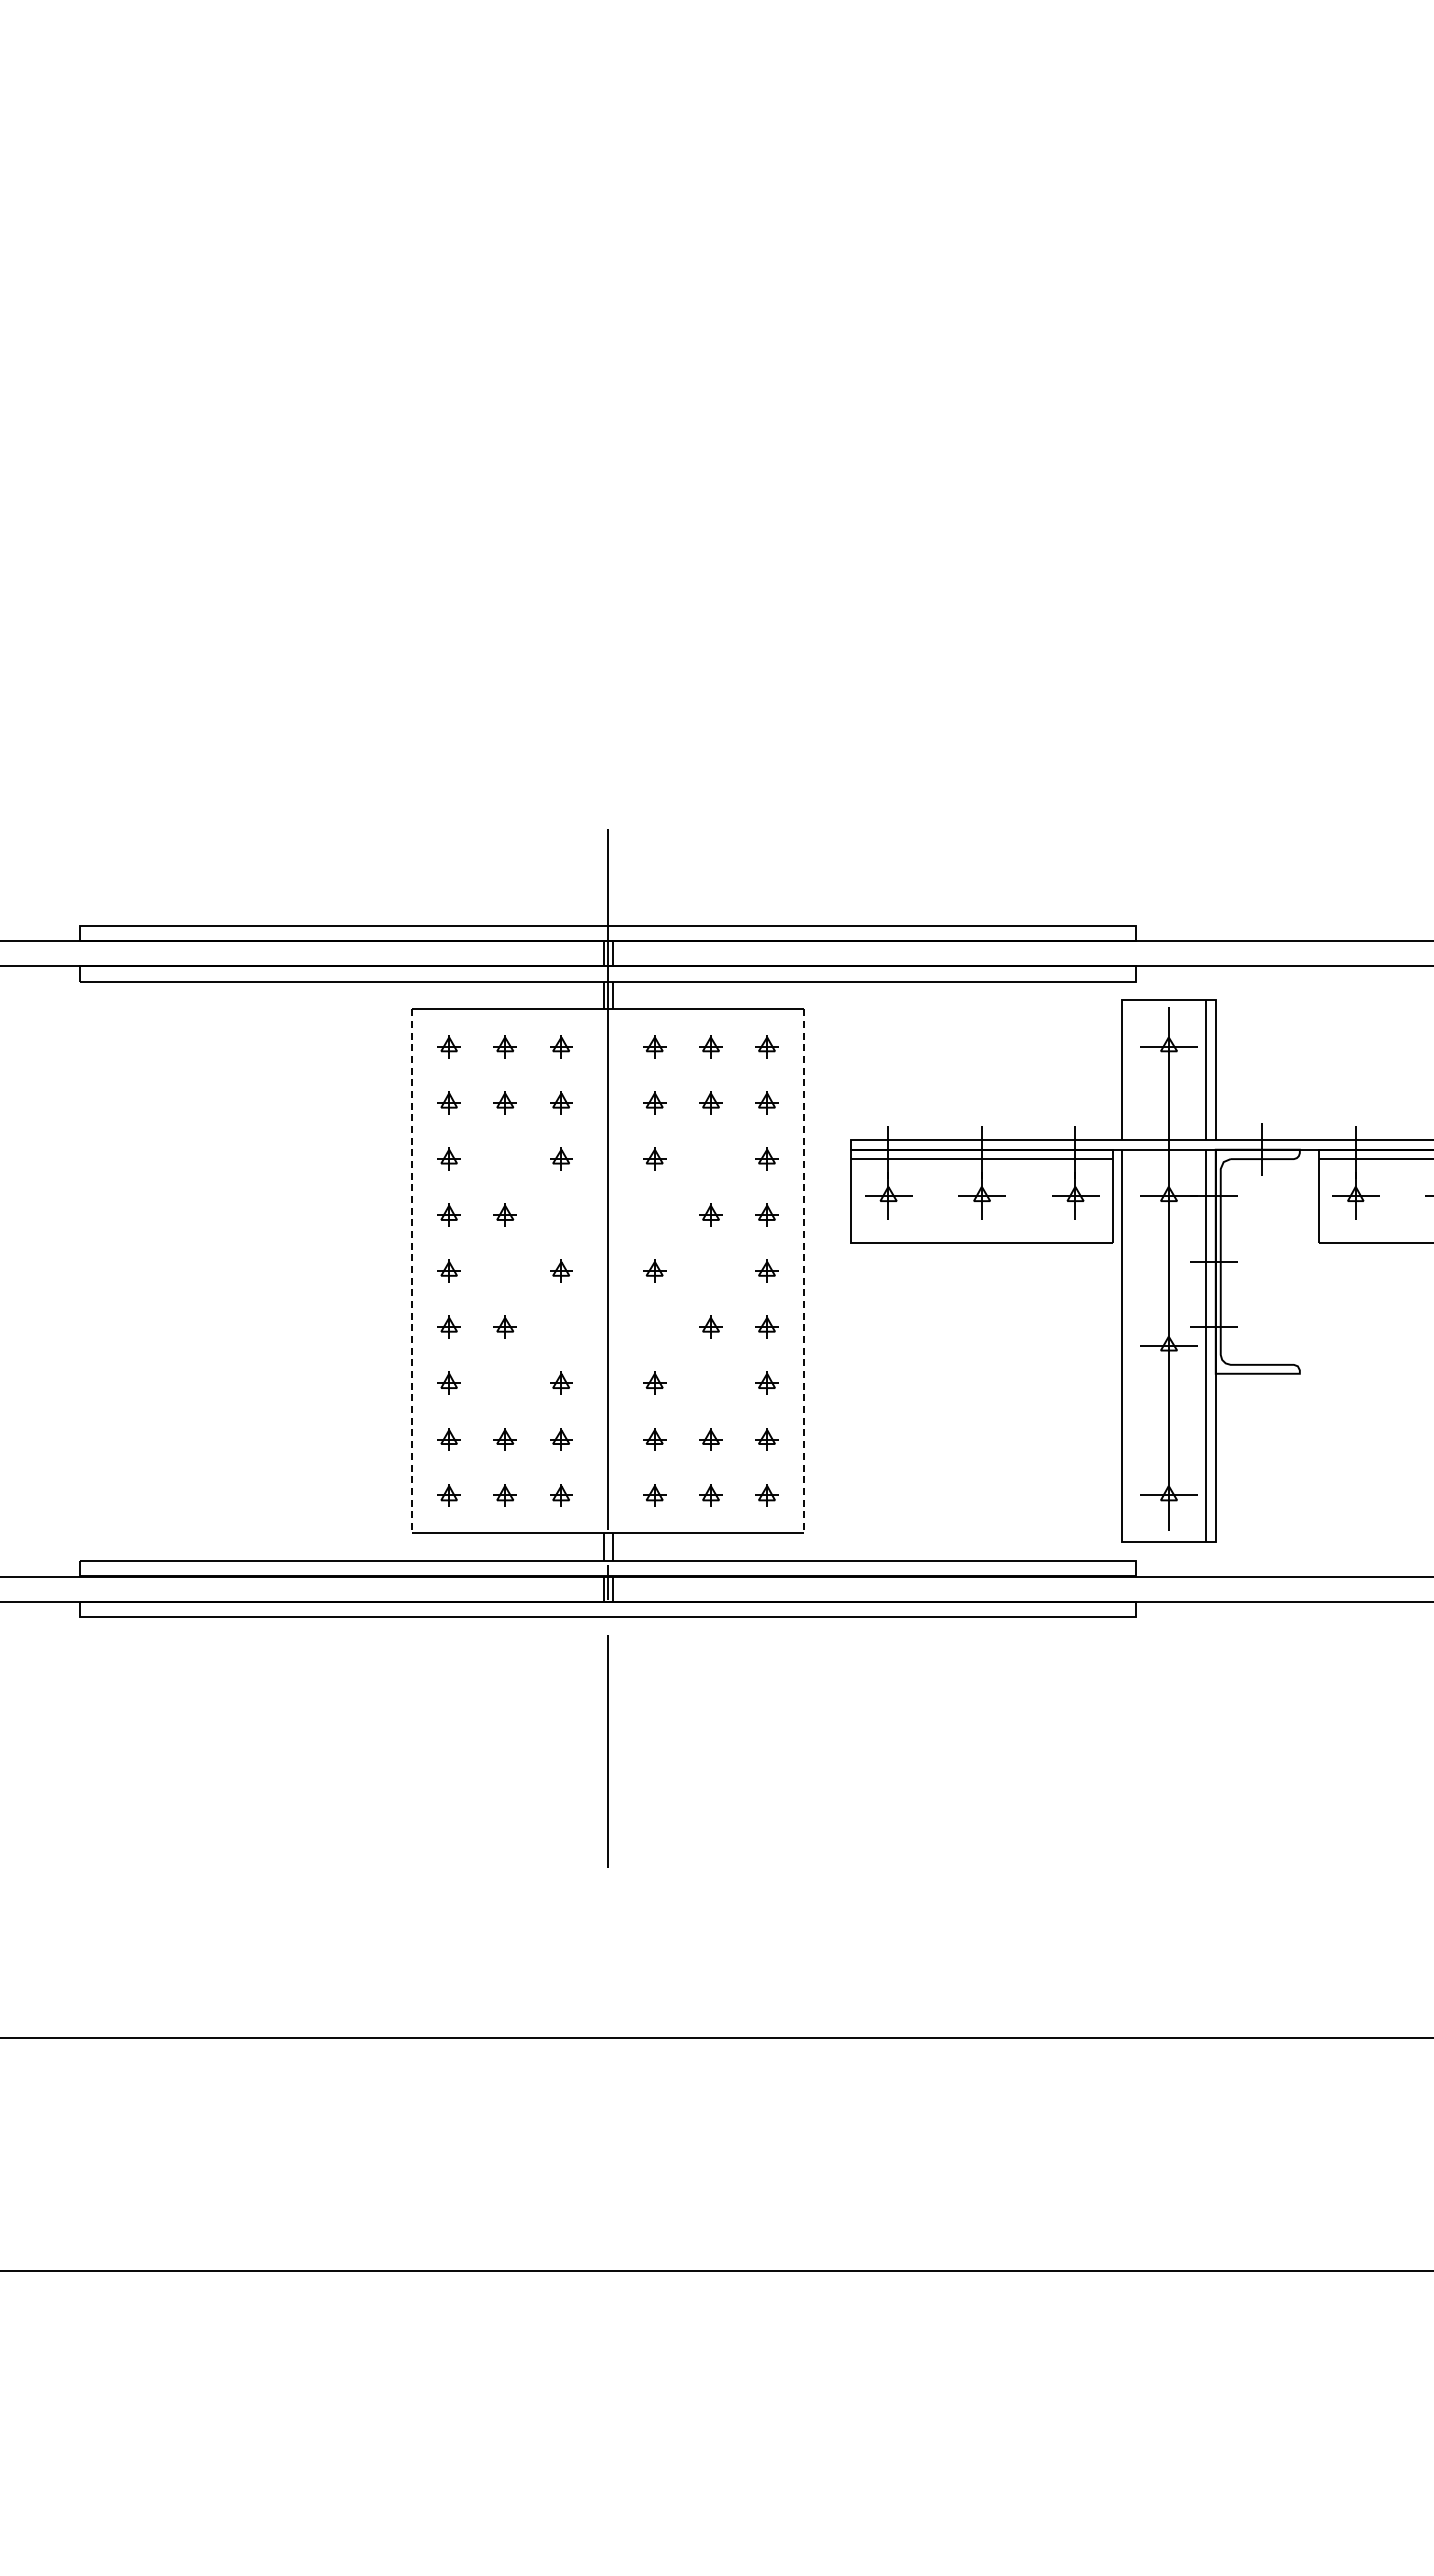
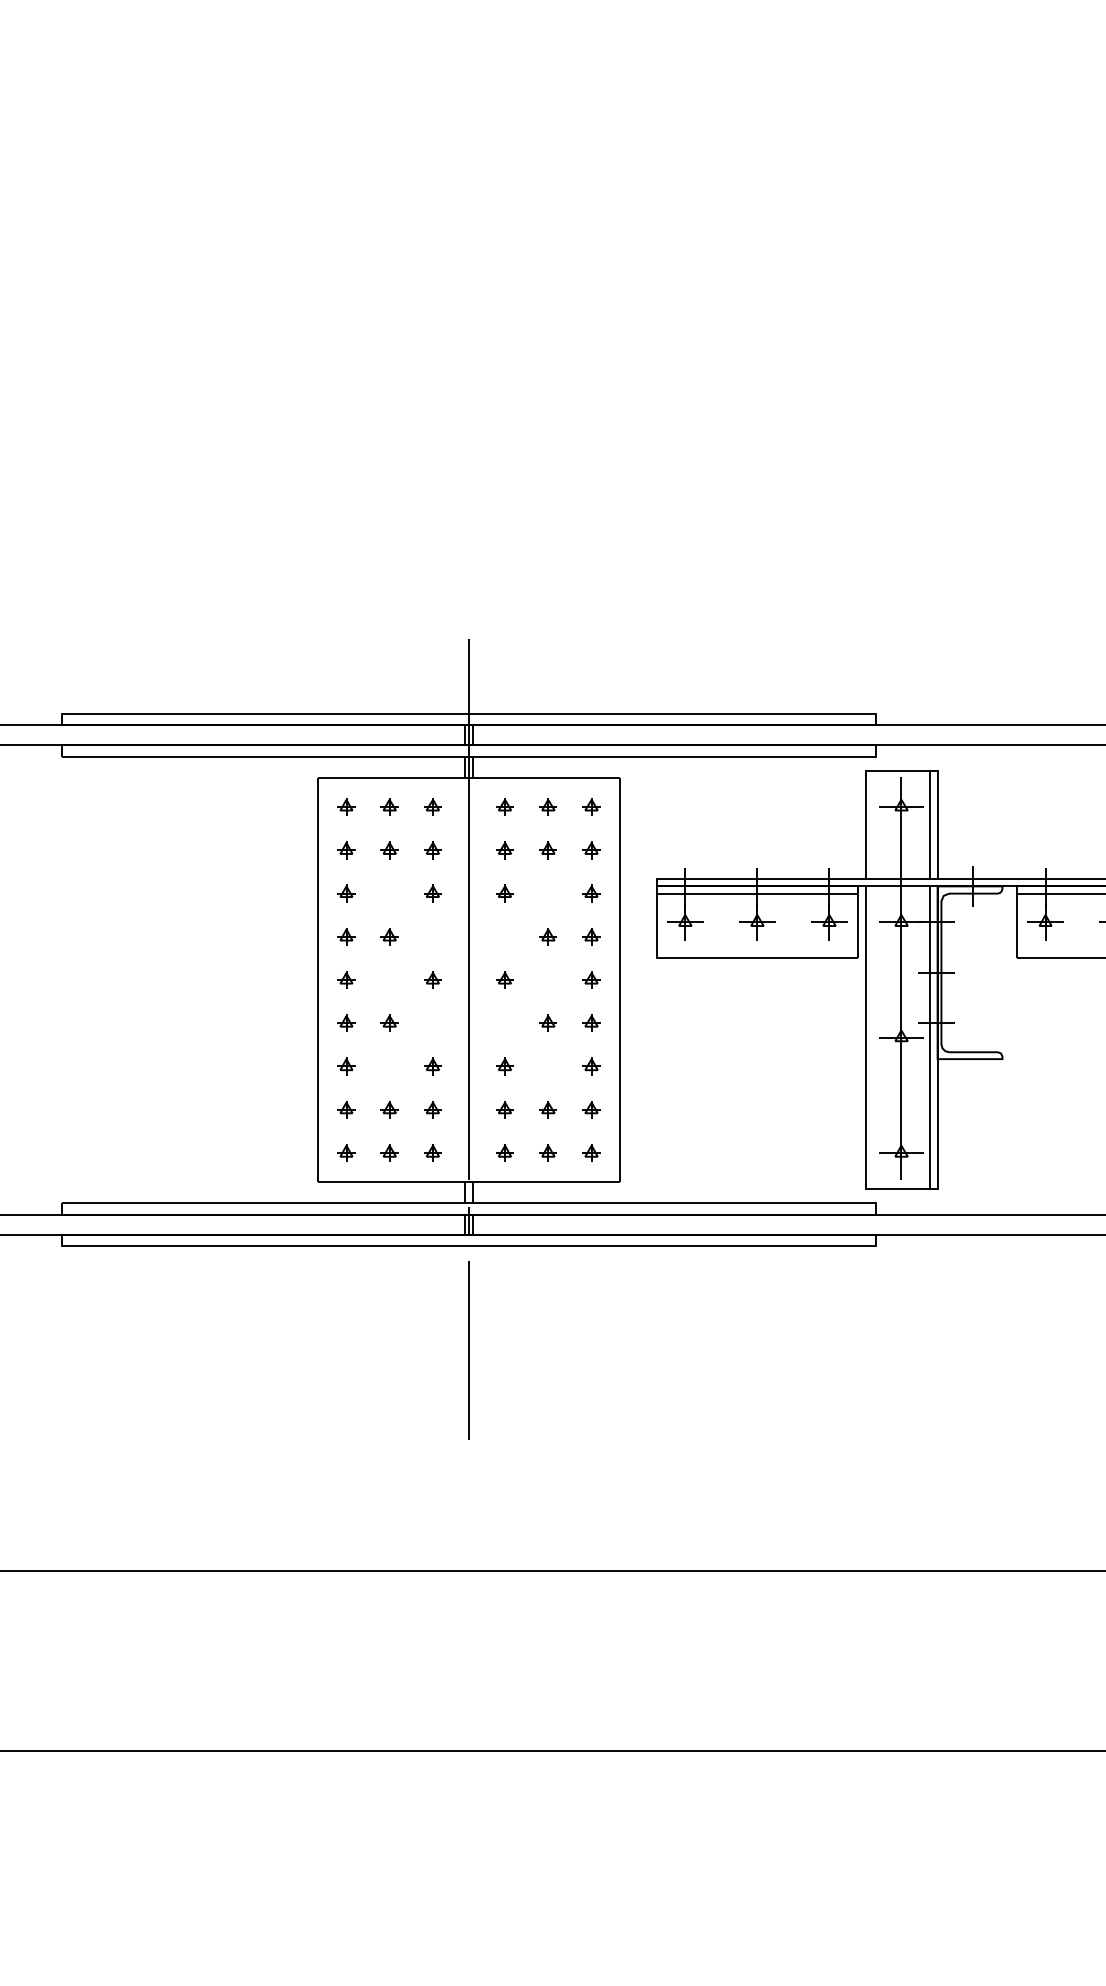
line: (412, 1271) -> (318, 980), dashed -> solid
line: (804, 1271) -> (620, 980), dashed -> solid

